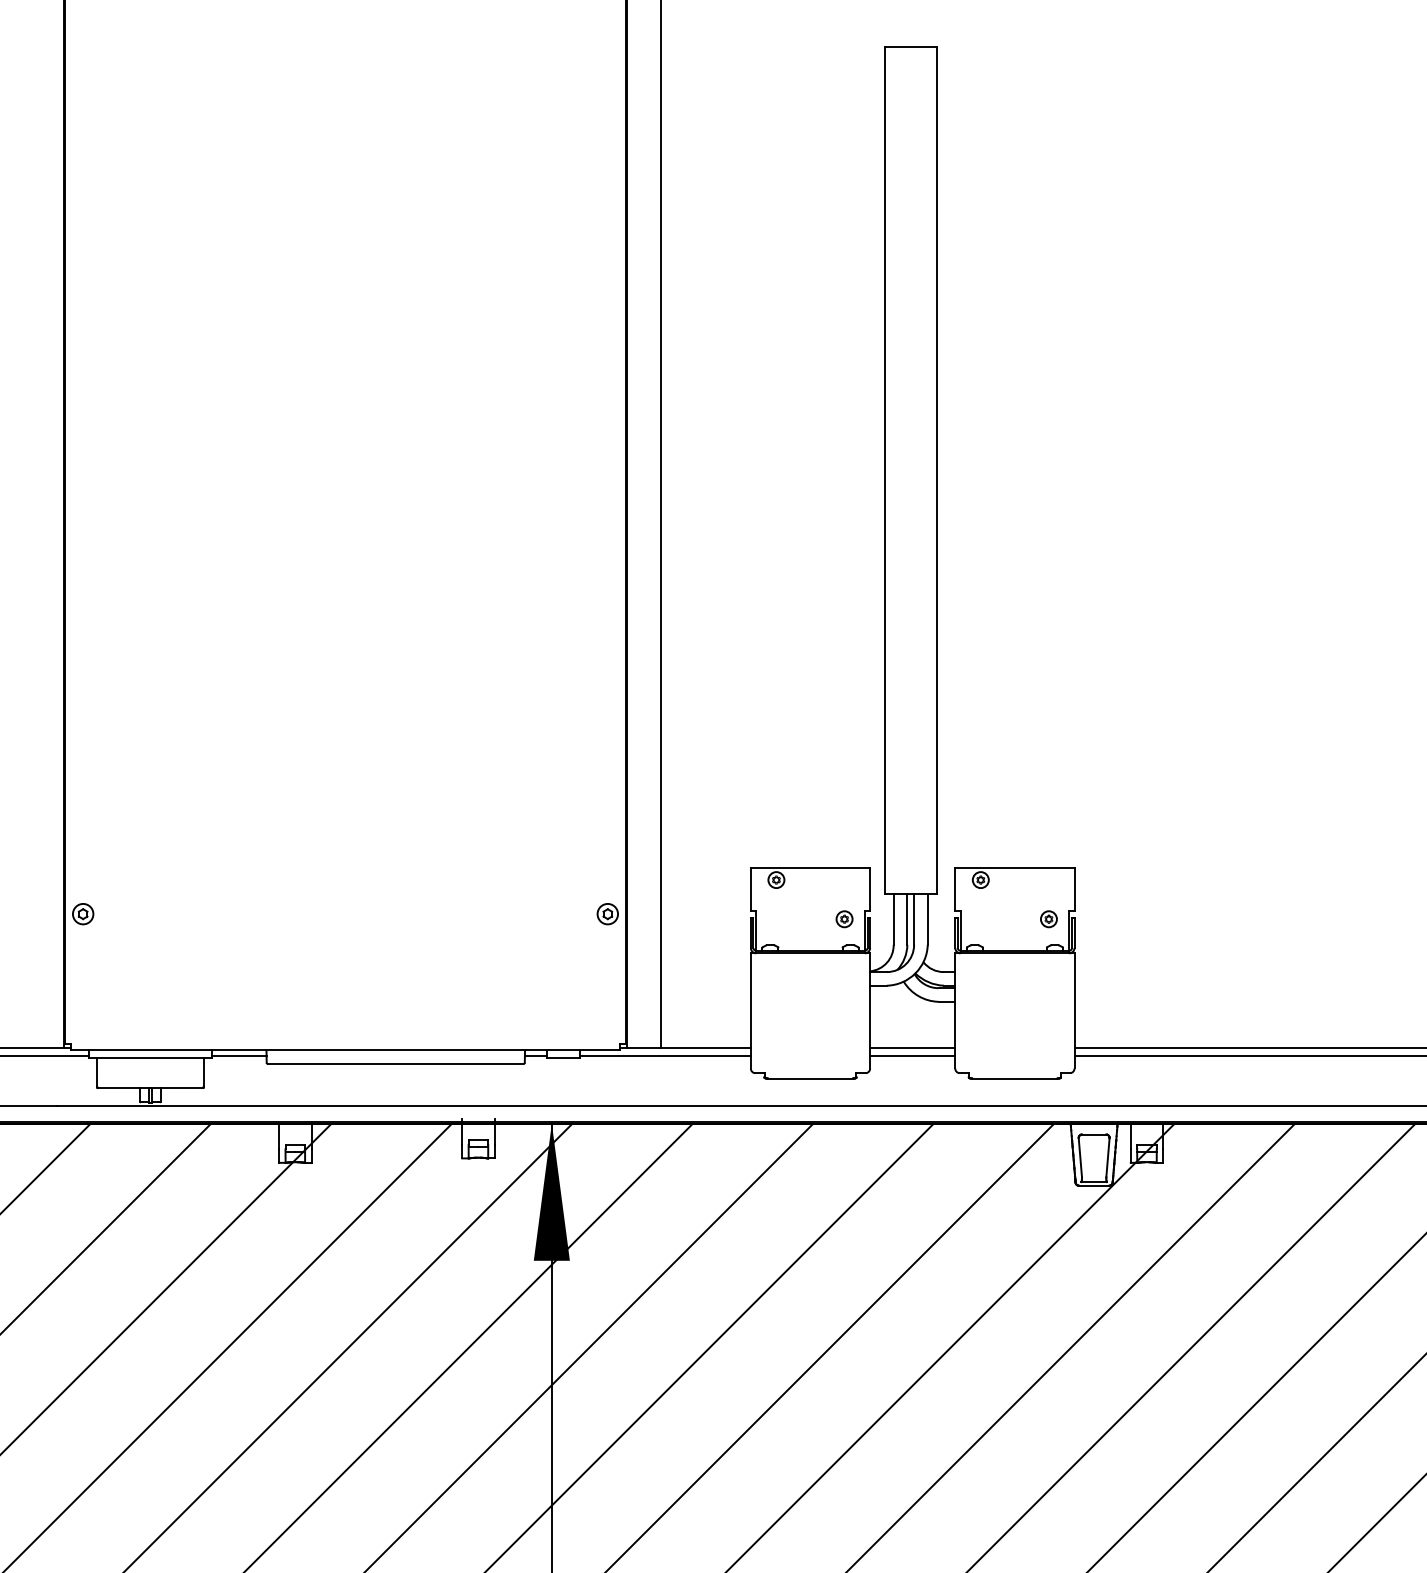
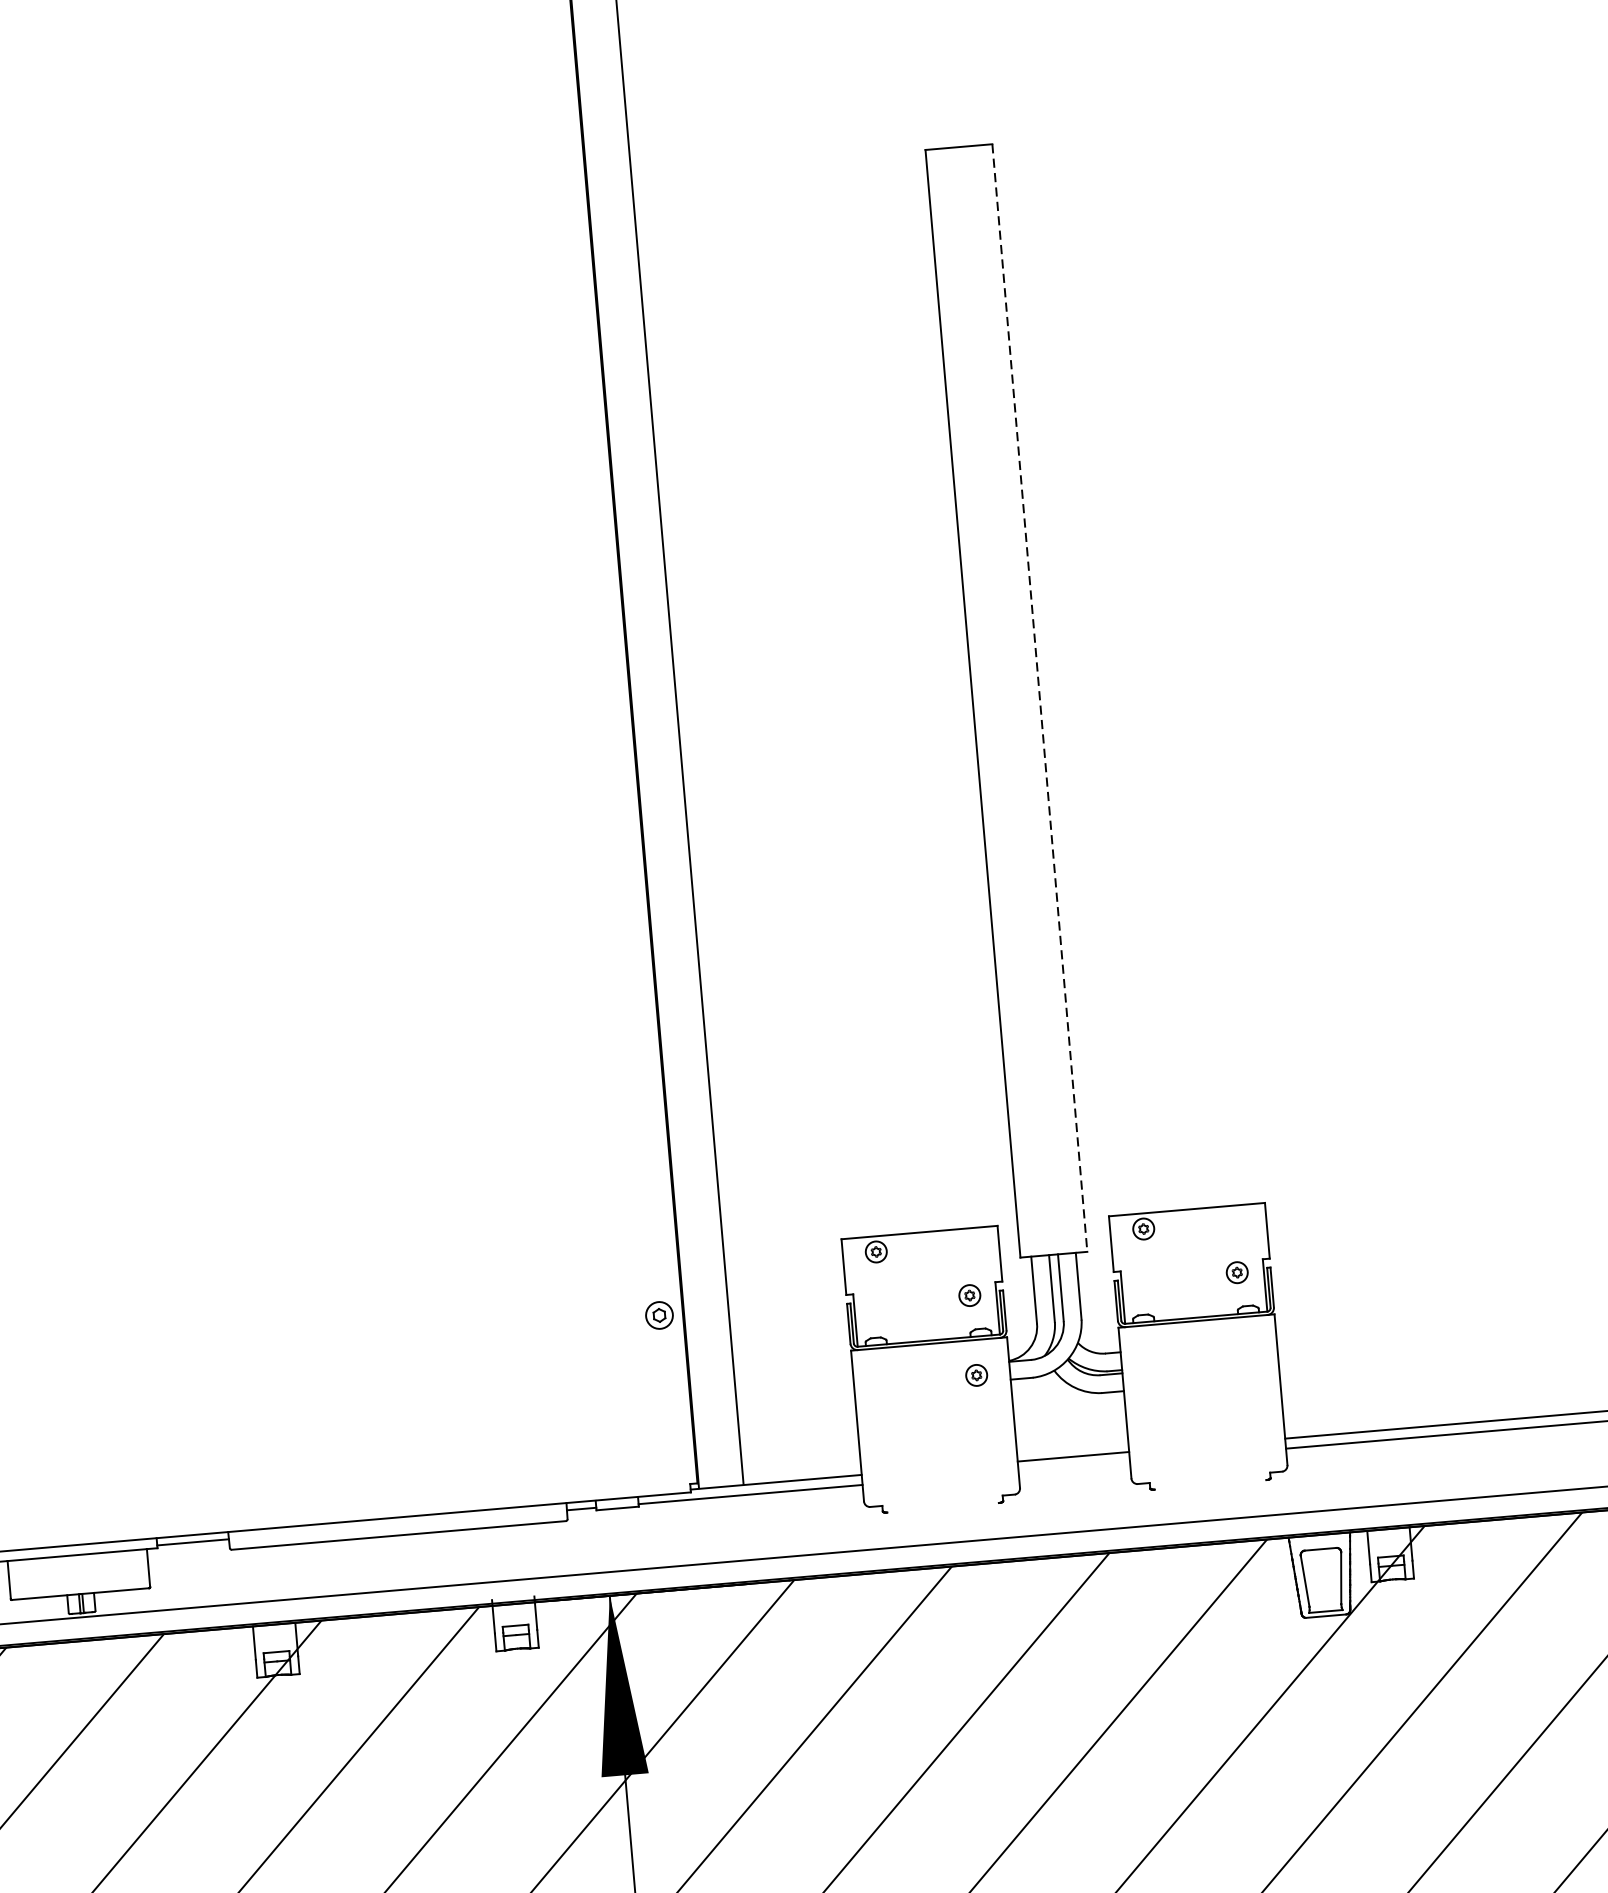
line: (936, 470) -> (1039, 698), solid -> dashed
part: (844, 980) -> (976, 1375), added
line: (912, 1055) -> (1074, 1466), removed
line: (810, 1078) -> (943, 1507), removed
line: (1014, 1078) -> (1210, 1484), removed

